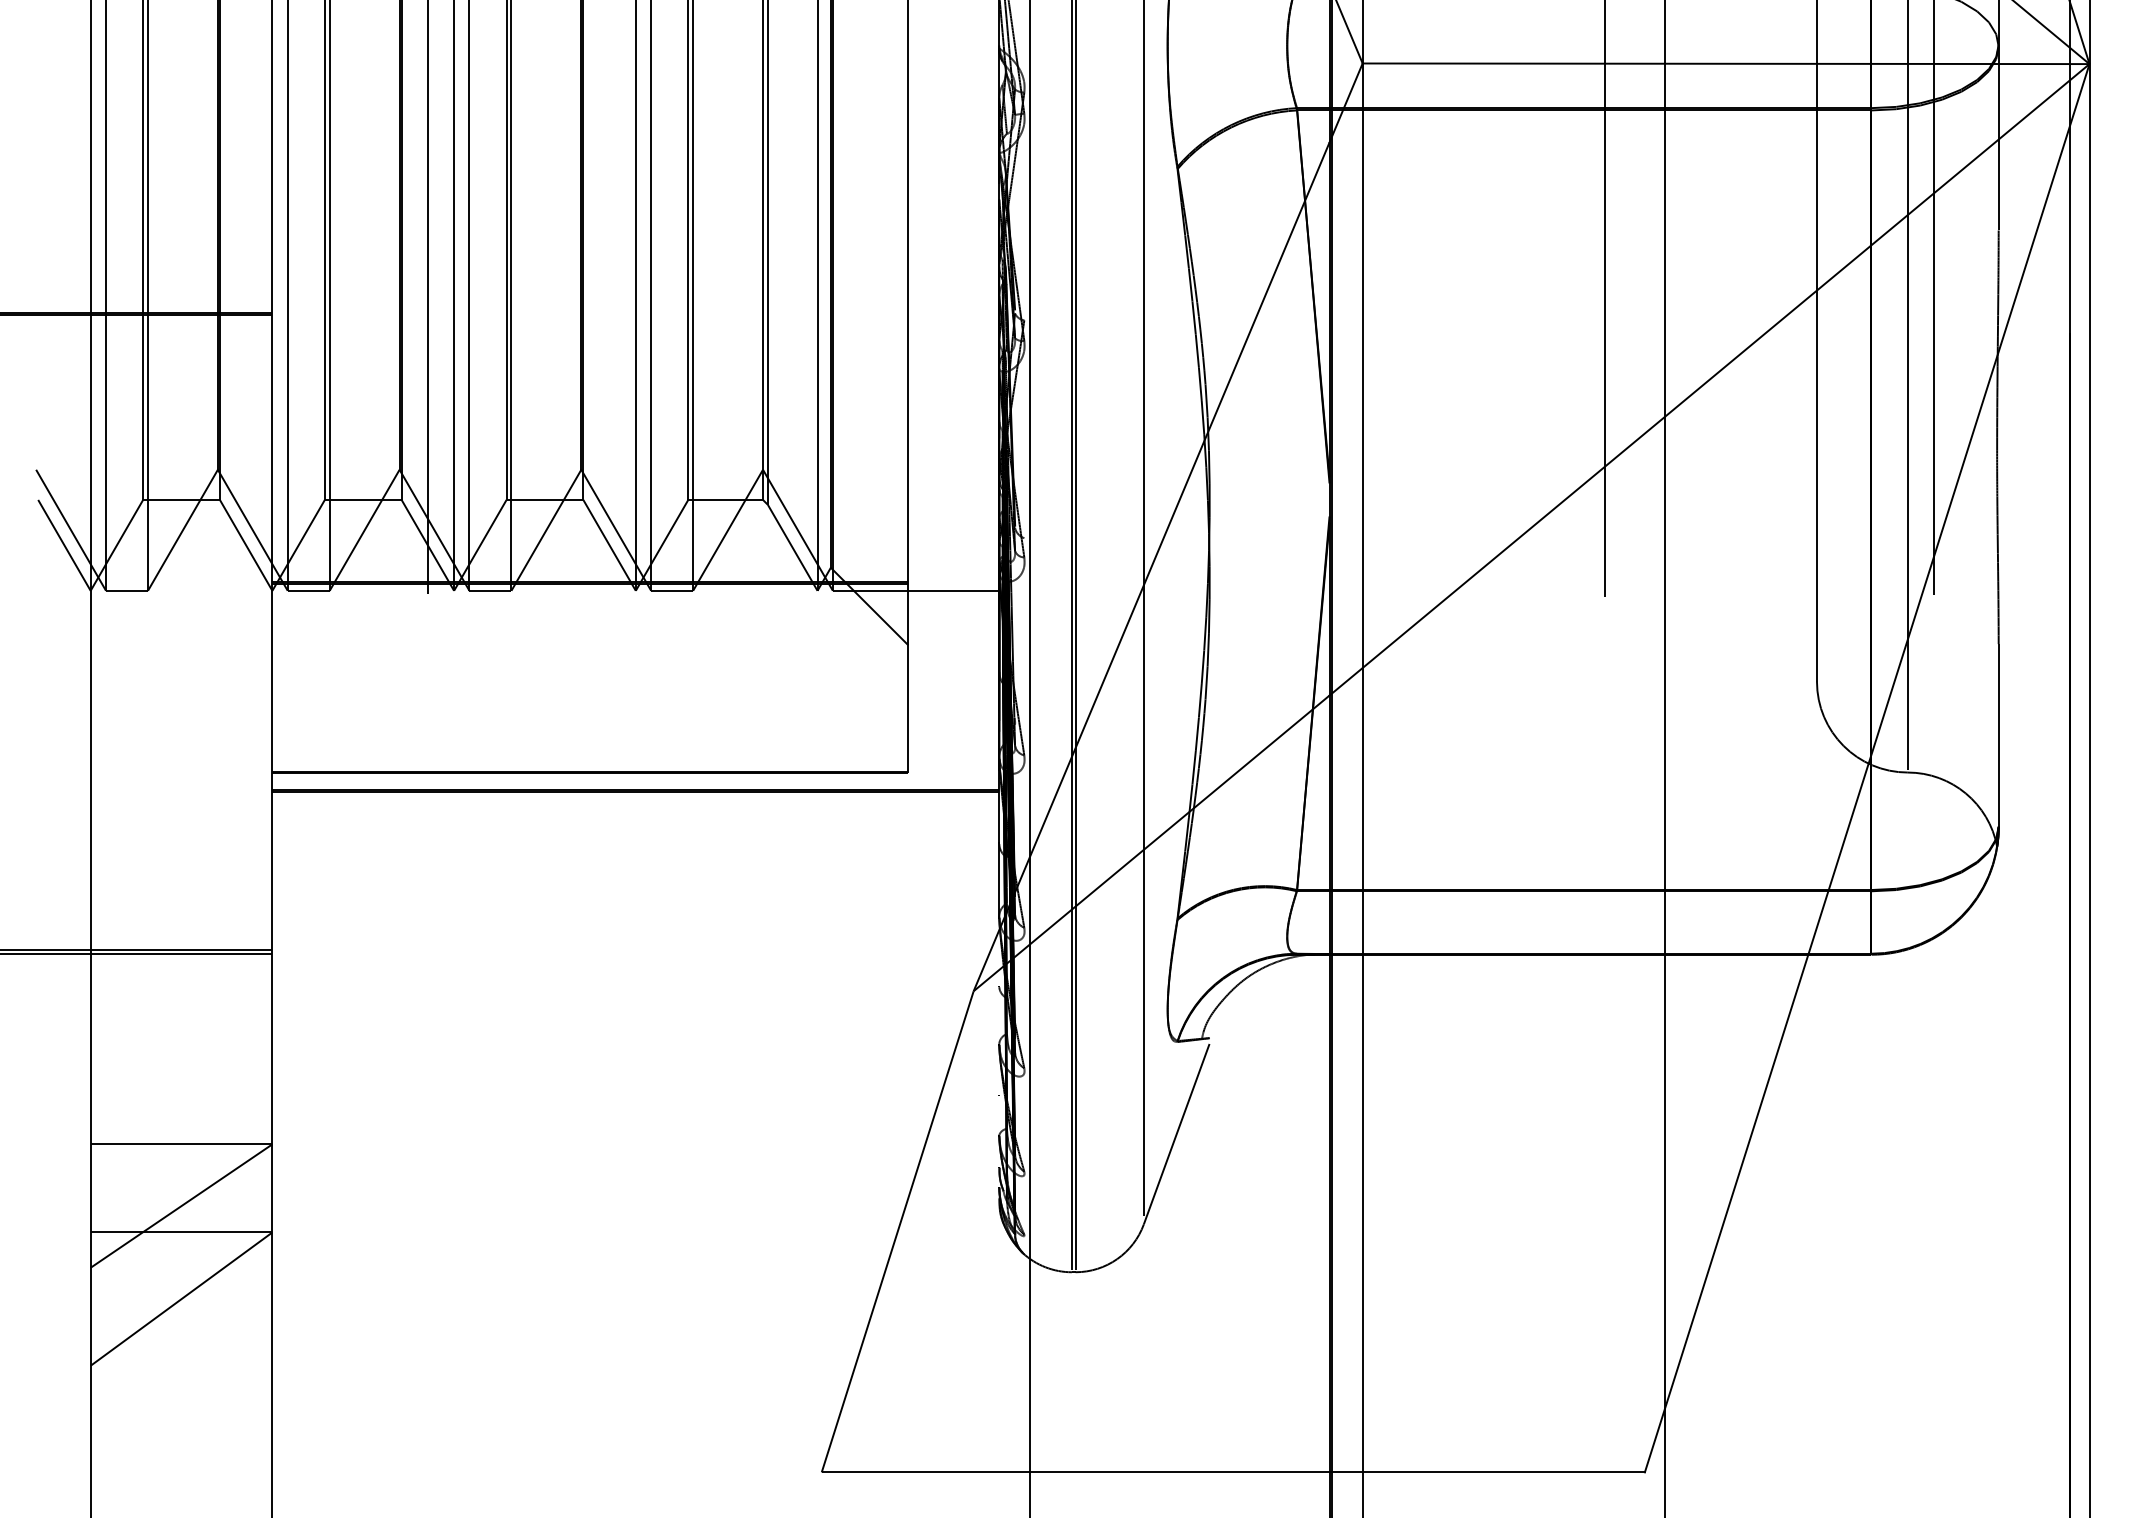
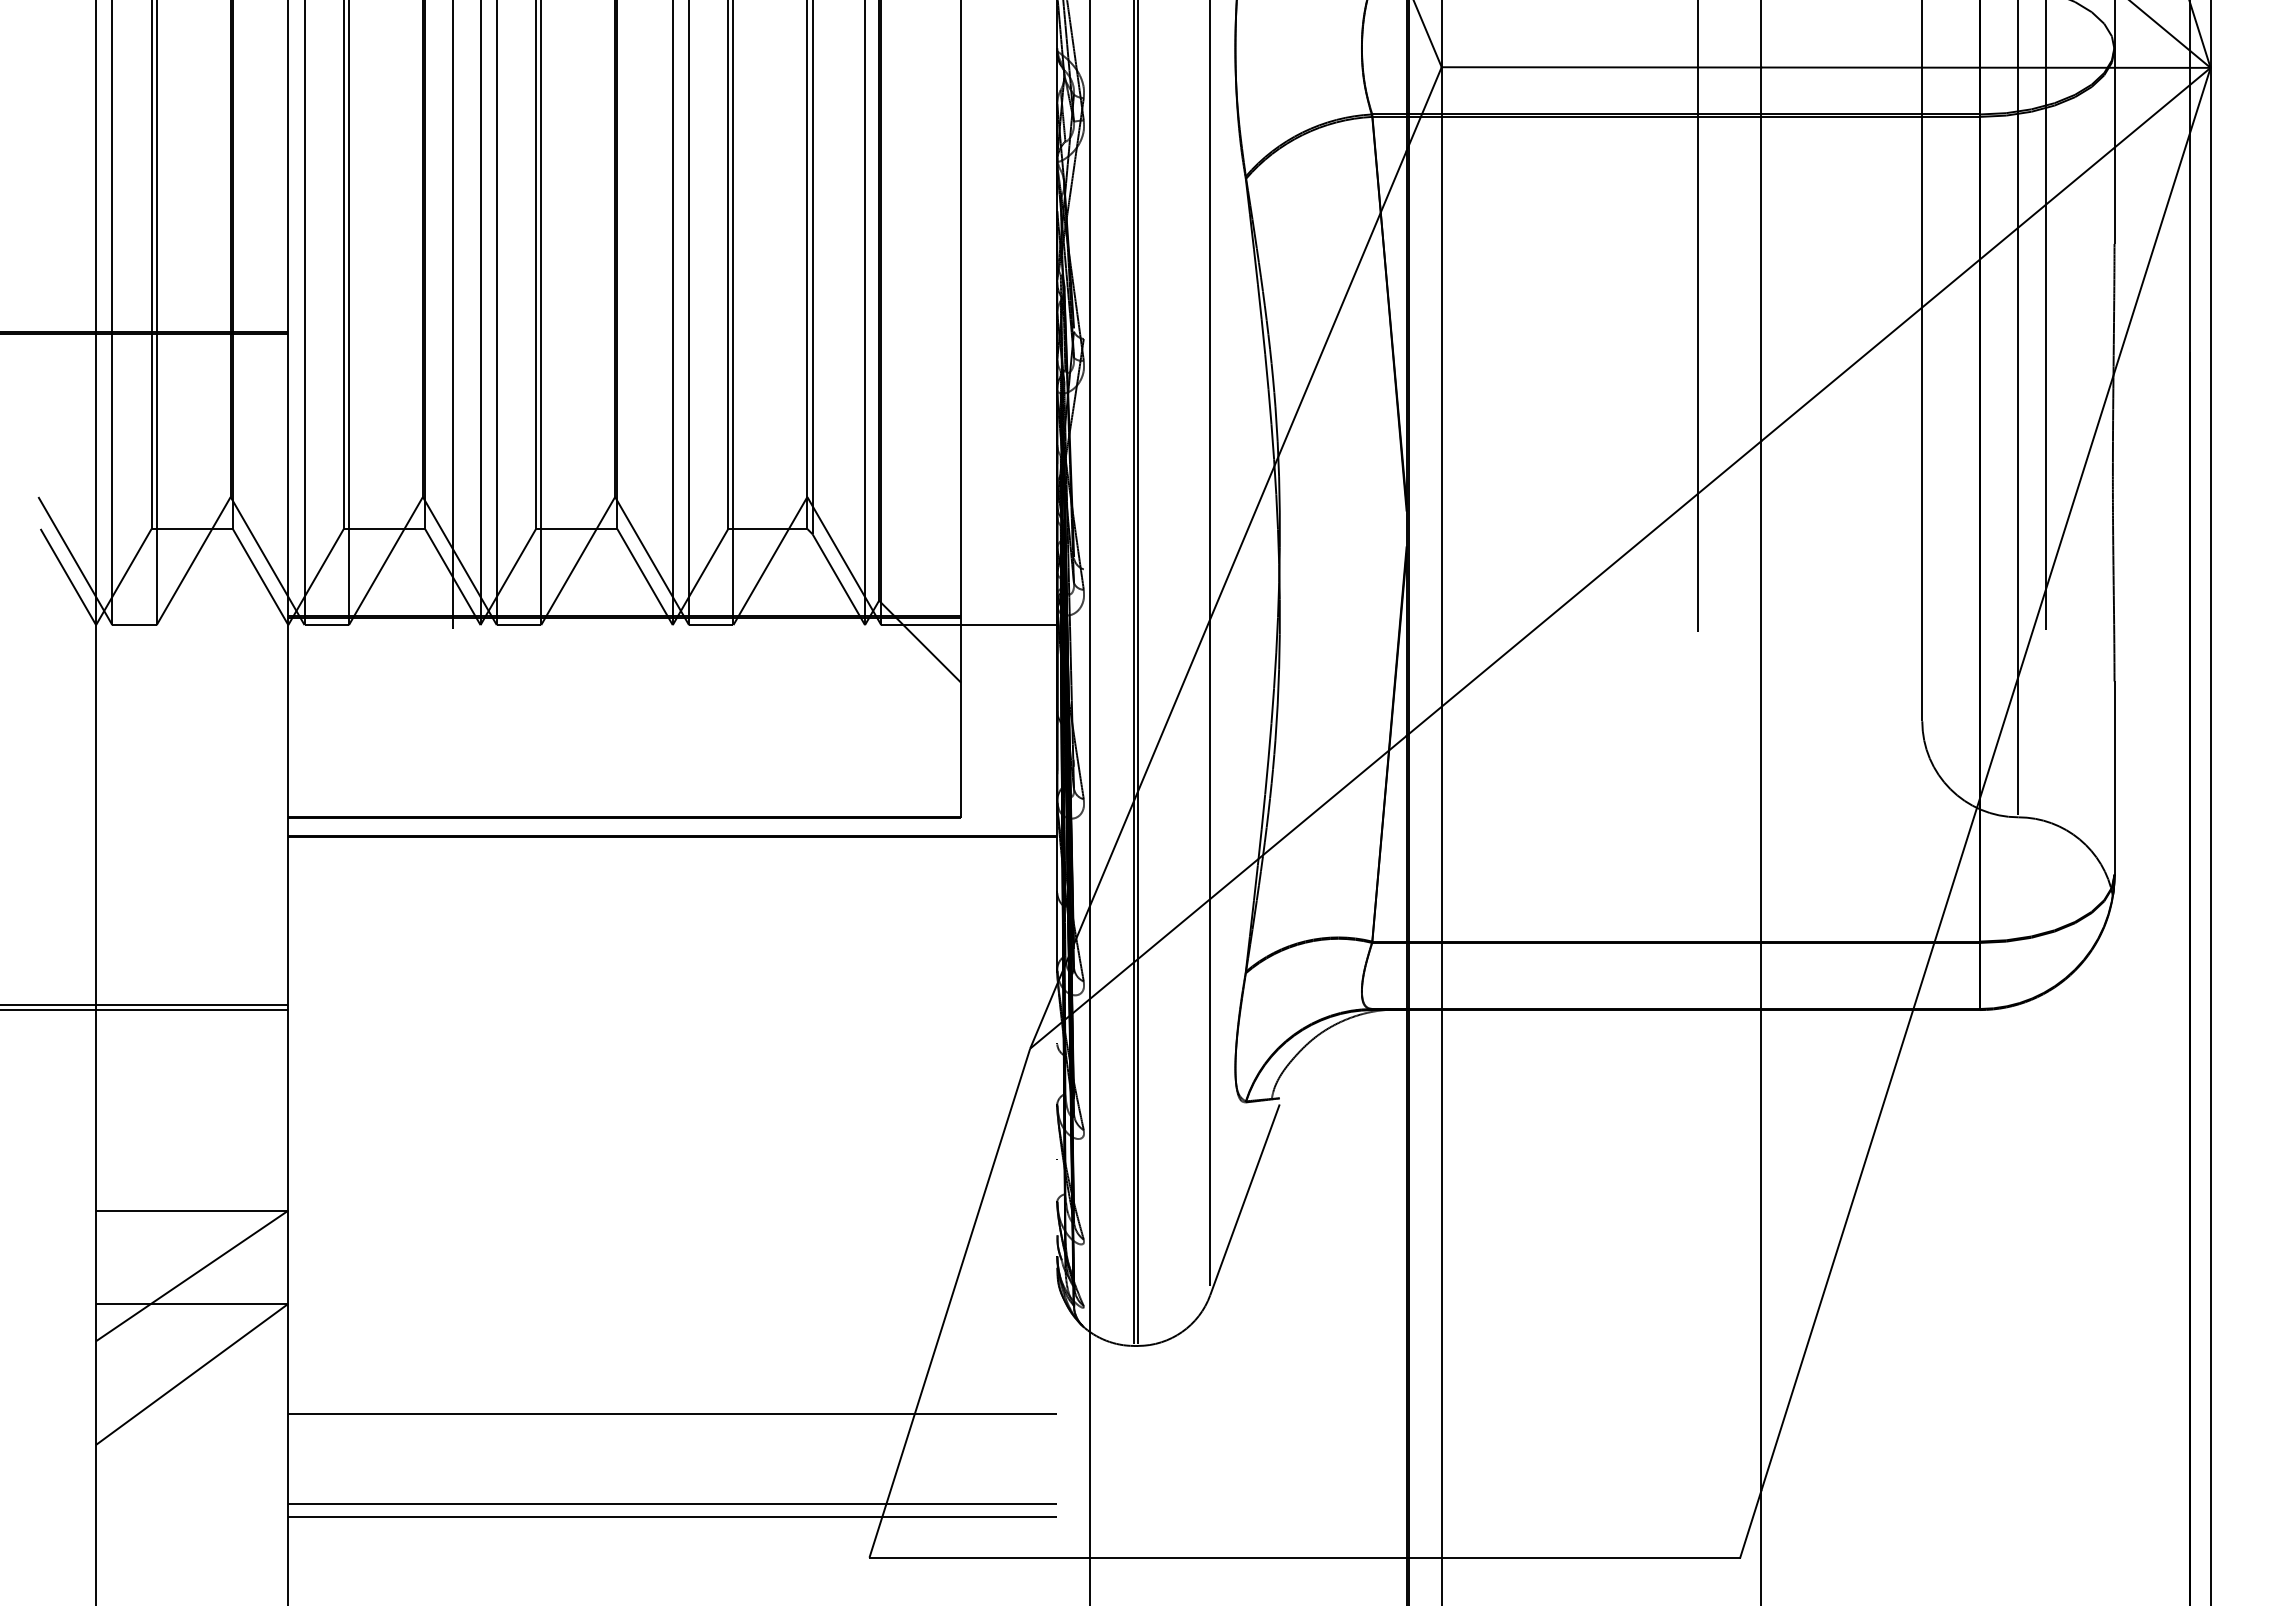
line: (635, 1336) -> (672, 1413), added
line: (635, 1422) -> (672, 1504), added
line: (635, 1433) -> (672, 1516), added

